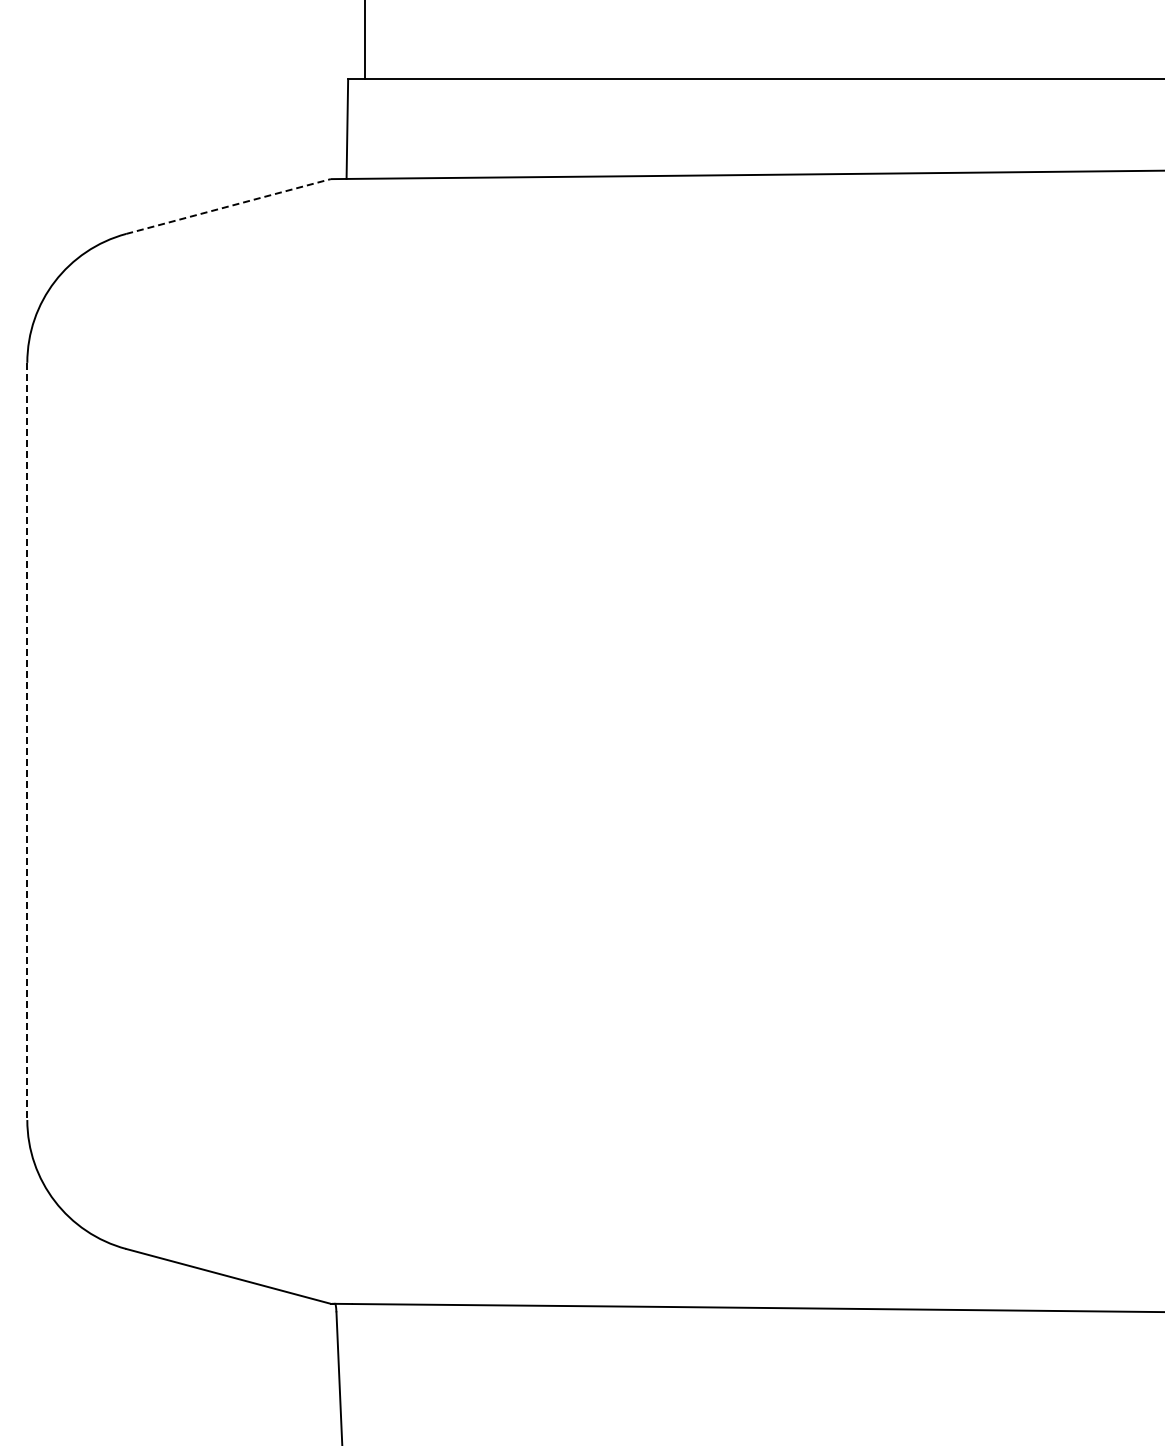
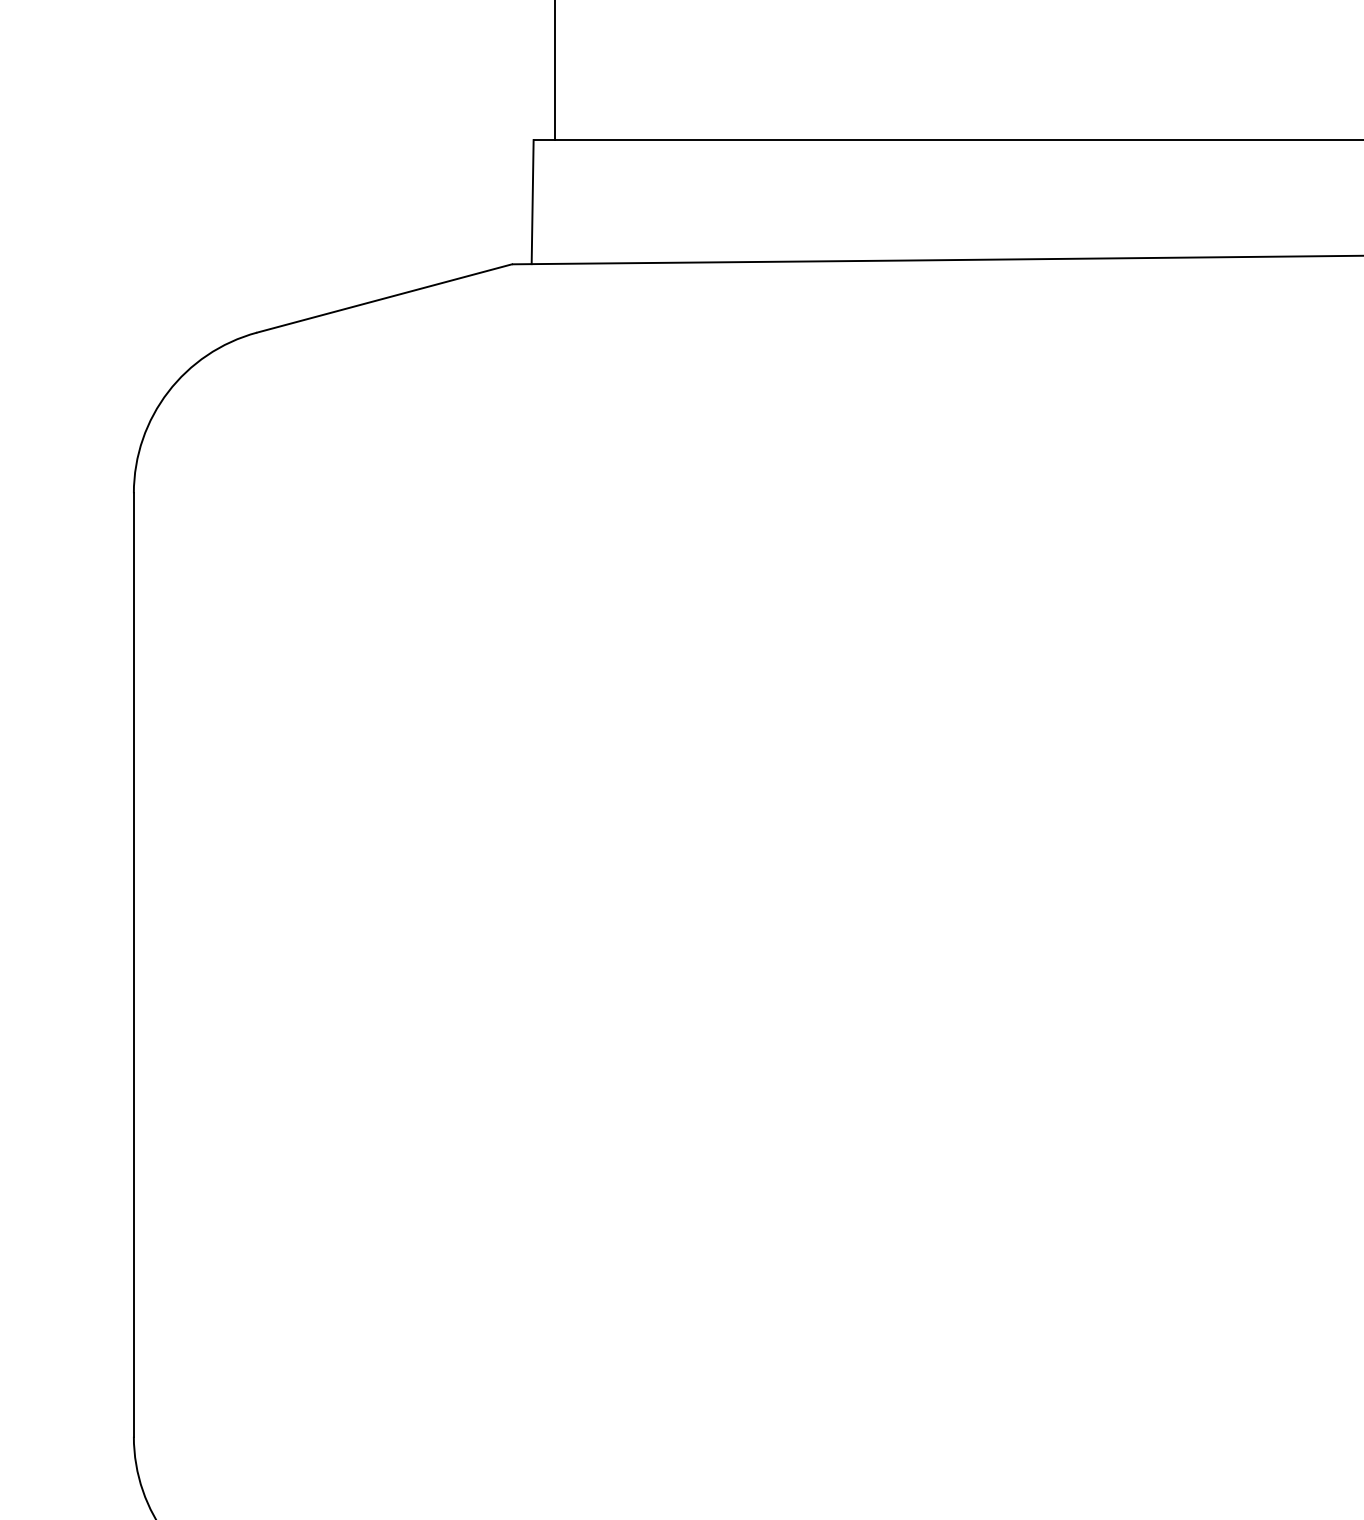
line: (228, 206) -> (384, 298), dashed -> solid
line: (27, 741) -> (134, 965), dashed -> solid

